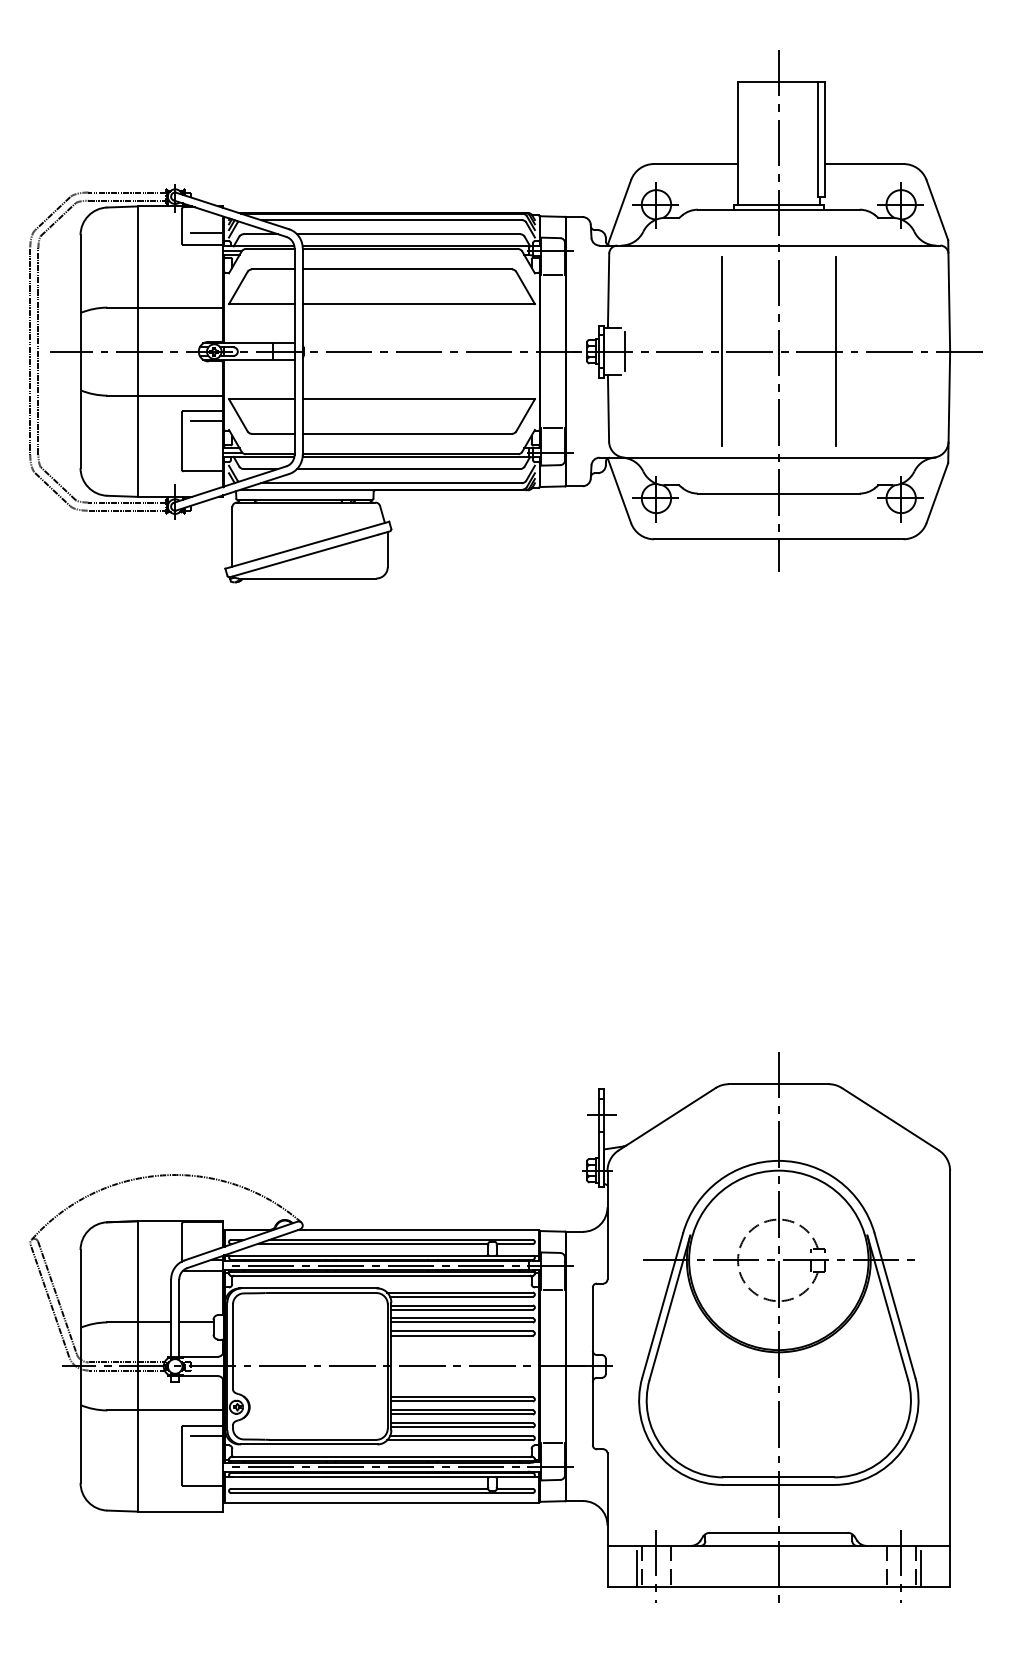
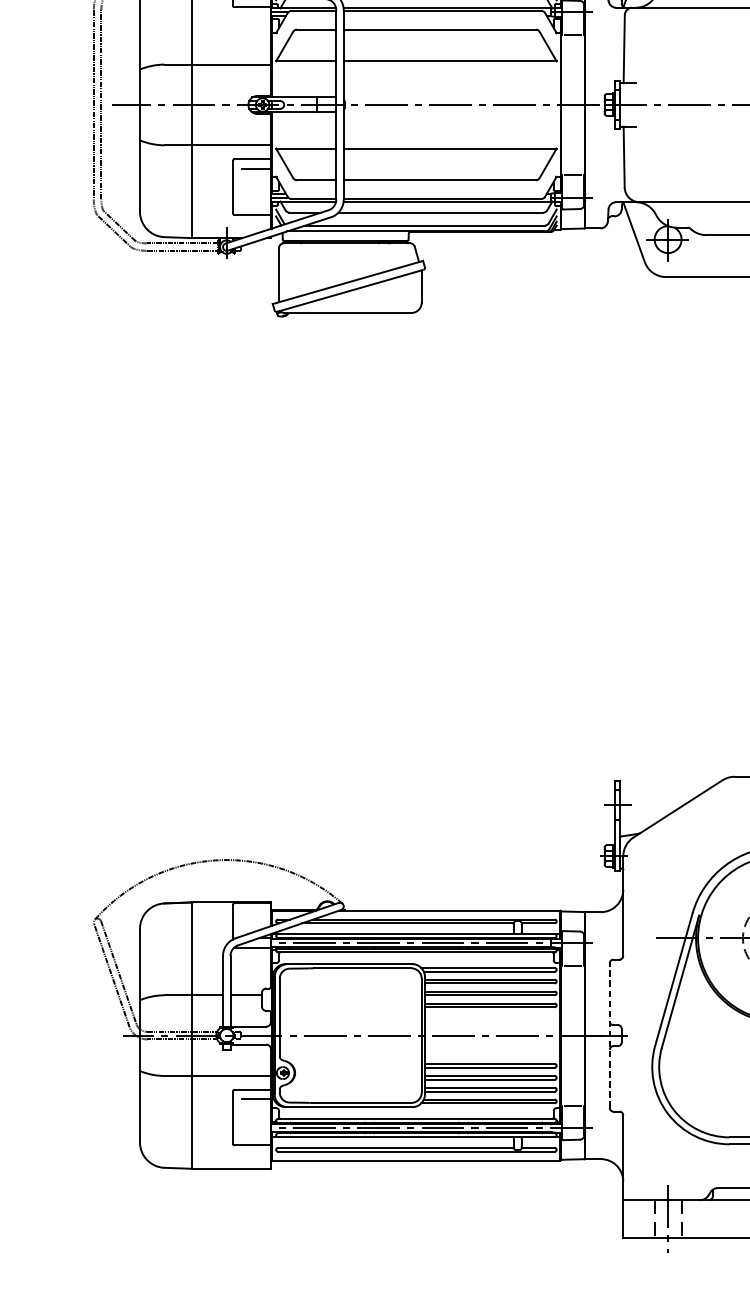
line: (625, 351) -> (639, 104), removed
line: (721, 351) -> (727, 104), removed
line: (592, 1366) -> (609, 1035), solid -> dashed
line: (636, 1568) -> (649, 1220), removed

